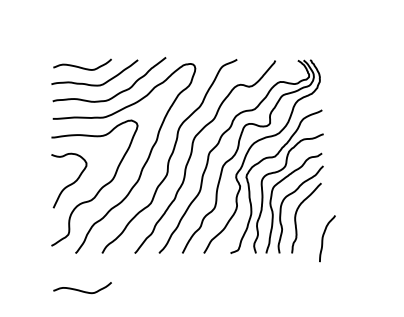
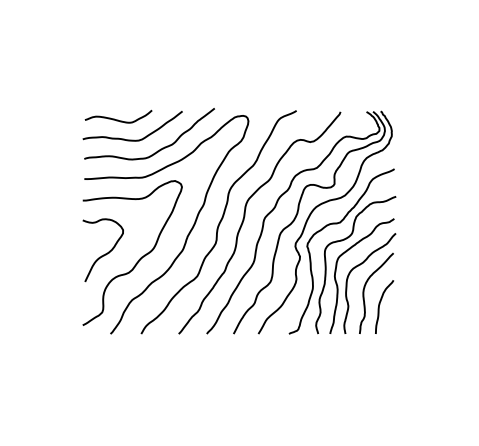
curve: (323, 236) -> (380, 304), moved
curve: (82, 290) -> (118, 376), removed

